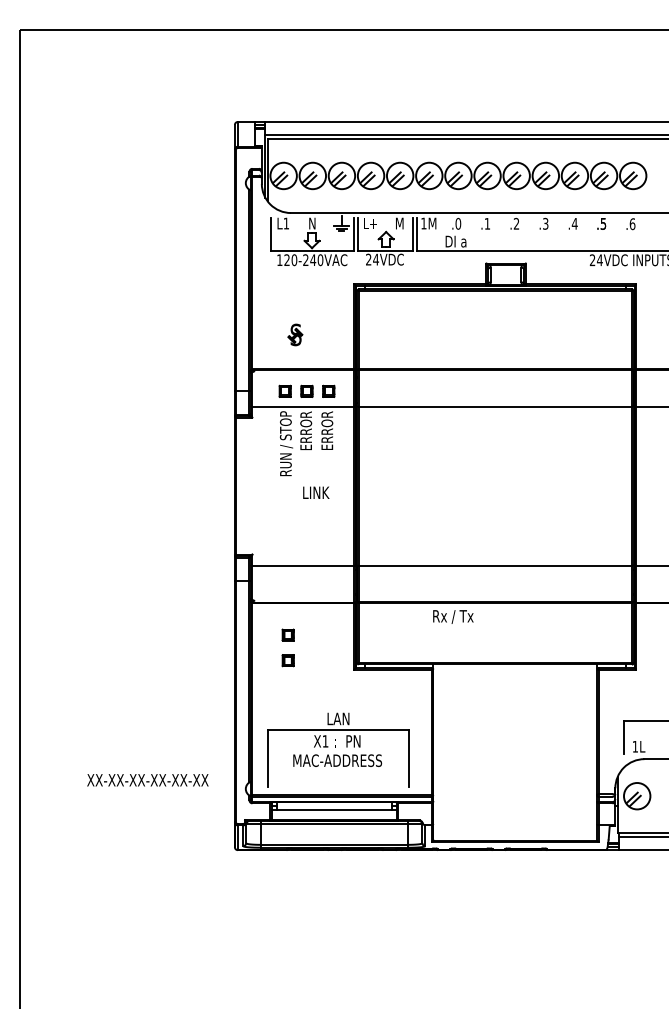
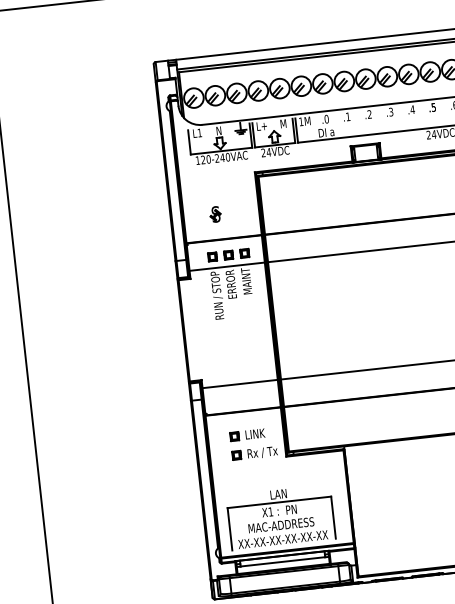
text: (327, 429) -> (246, 281), ERROR -> MAINT
text: (316, 492) -> (255, 433), moved
text: (453, 616) -> (262, 452), moved
text: (147, 780) -> (282, 539), moved

